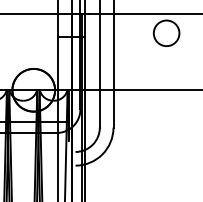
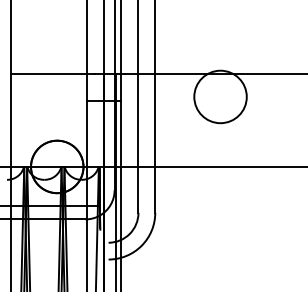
circle: (166, 32) -> (220, 96), size x1.67

